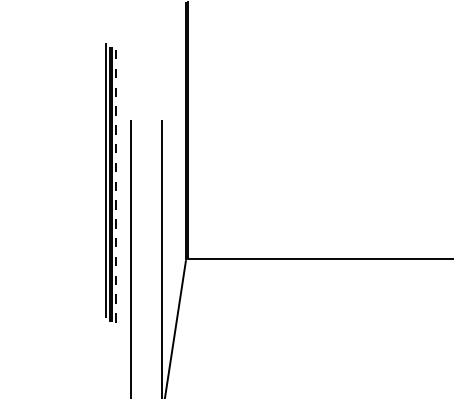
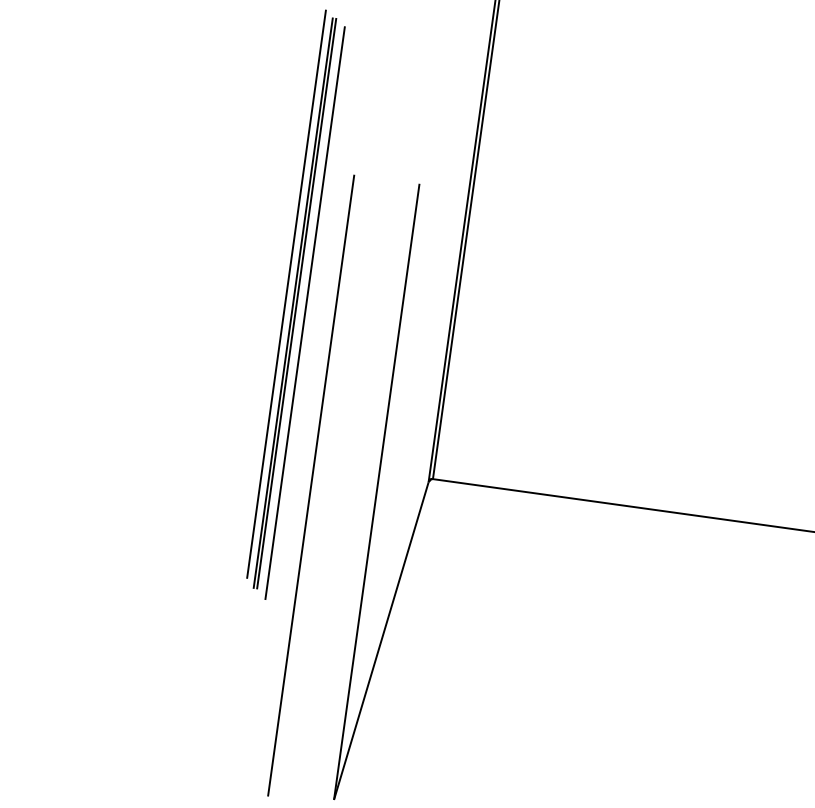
line: (116, 188) -> (305, 313), dashed -> solid

